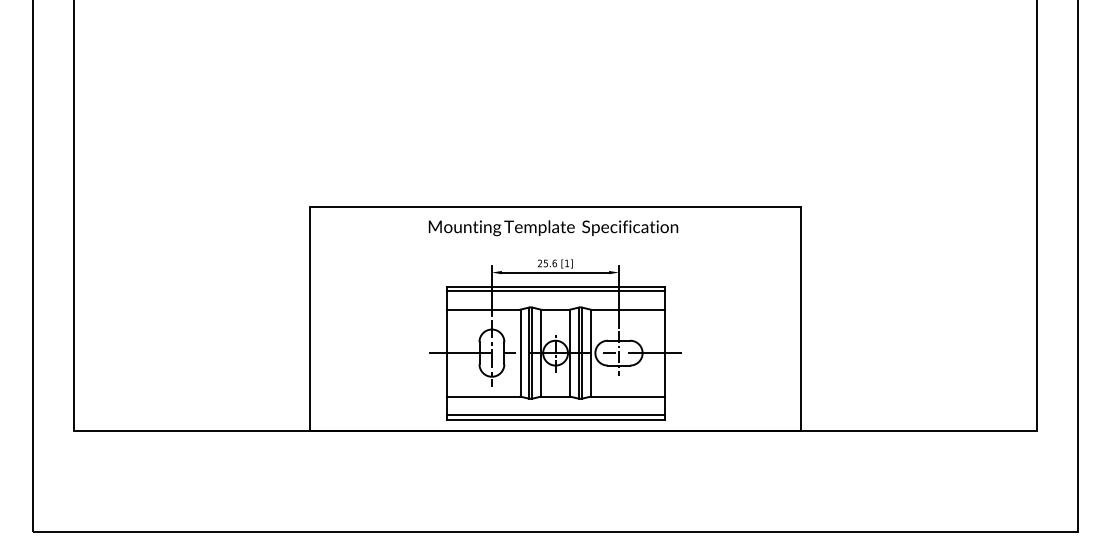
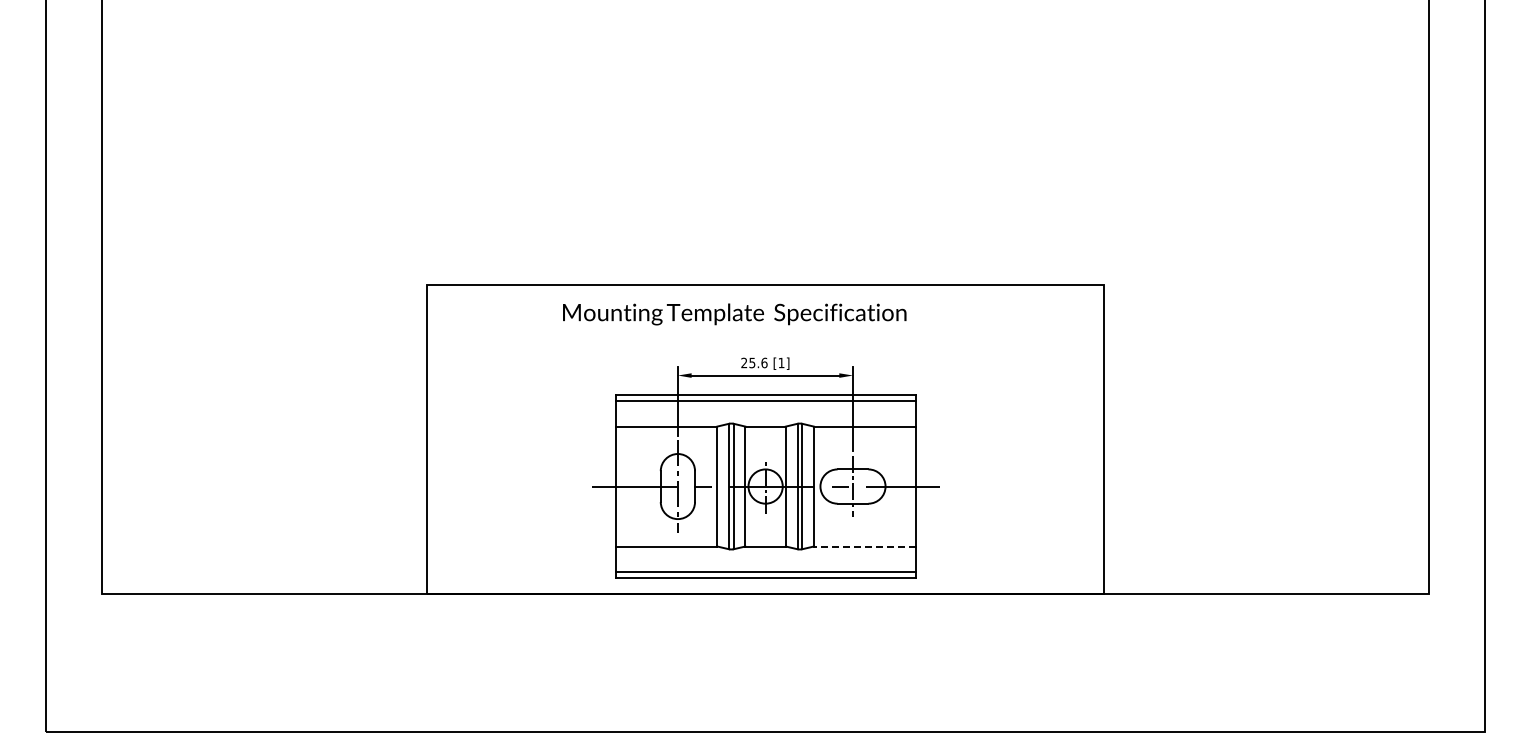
text: (553, 228) -> (734, 314), moved
line: (627, 396) -> (864, 546), solid -> dashed

